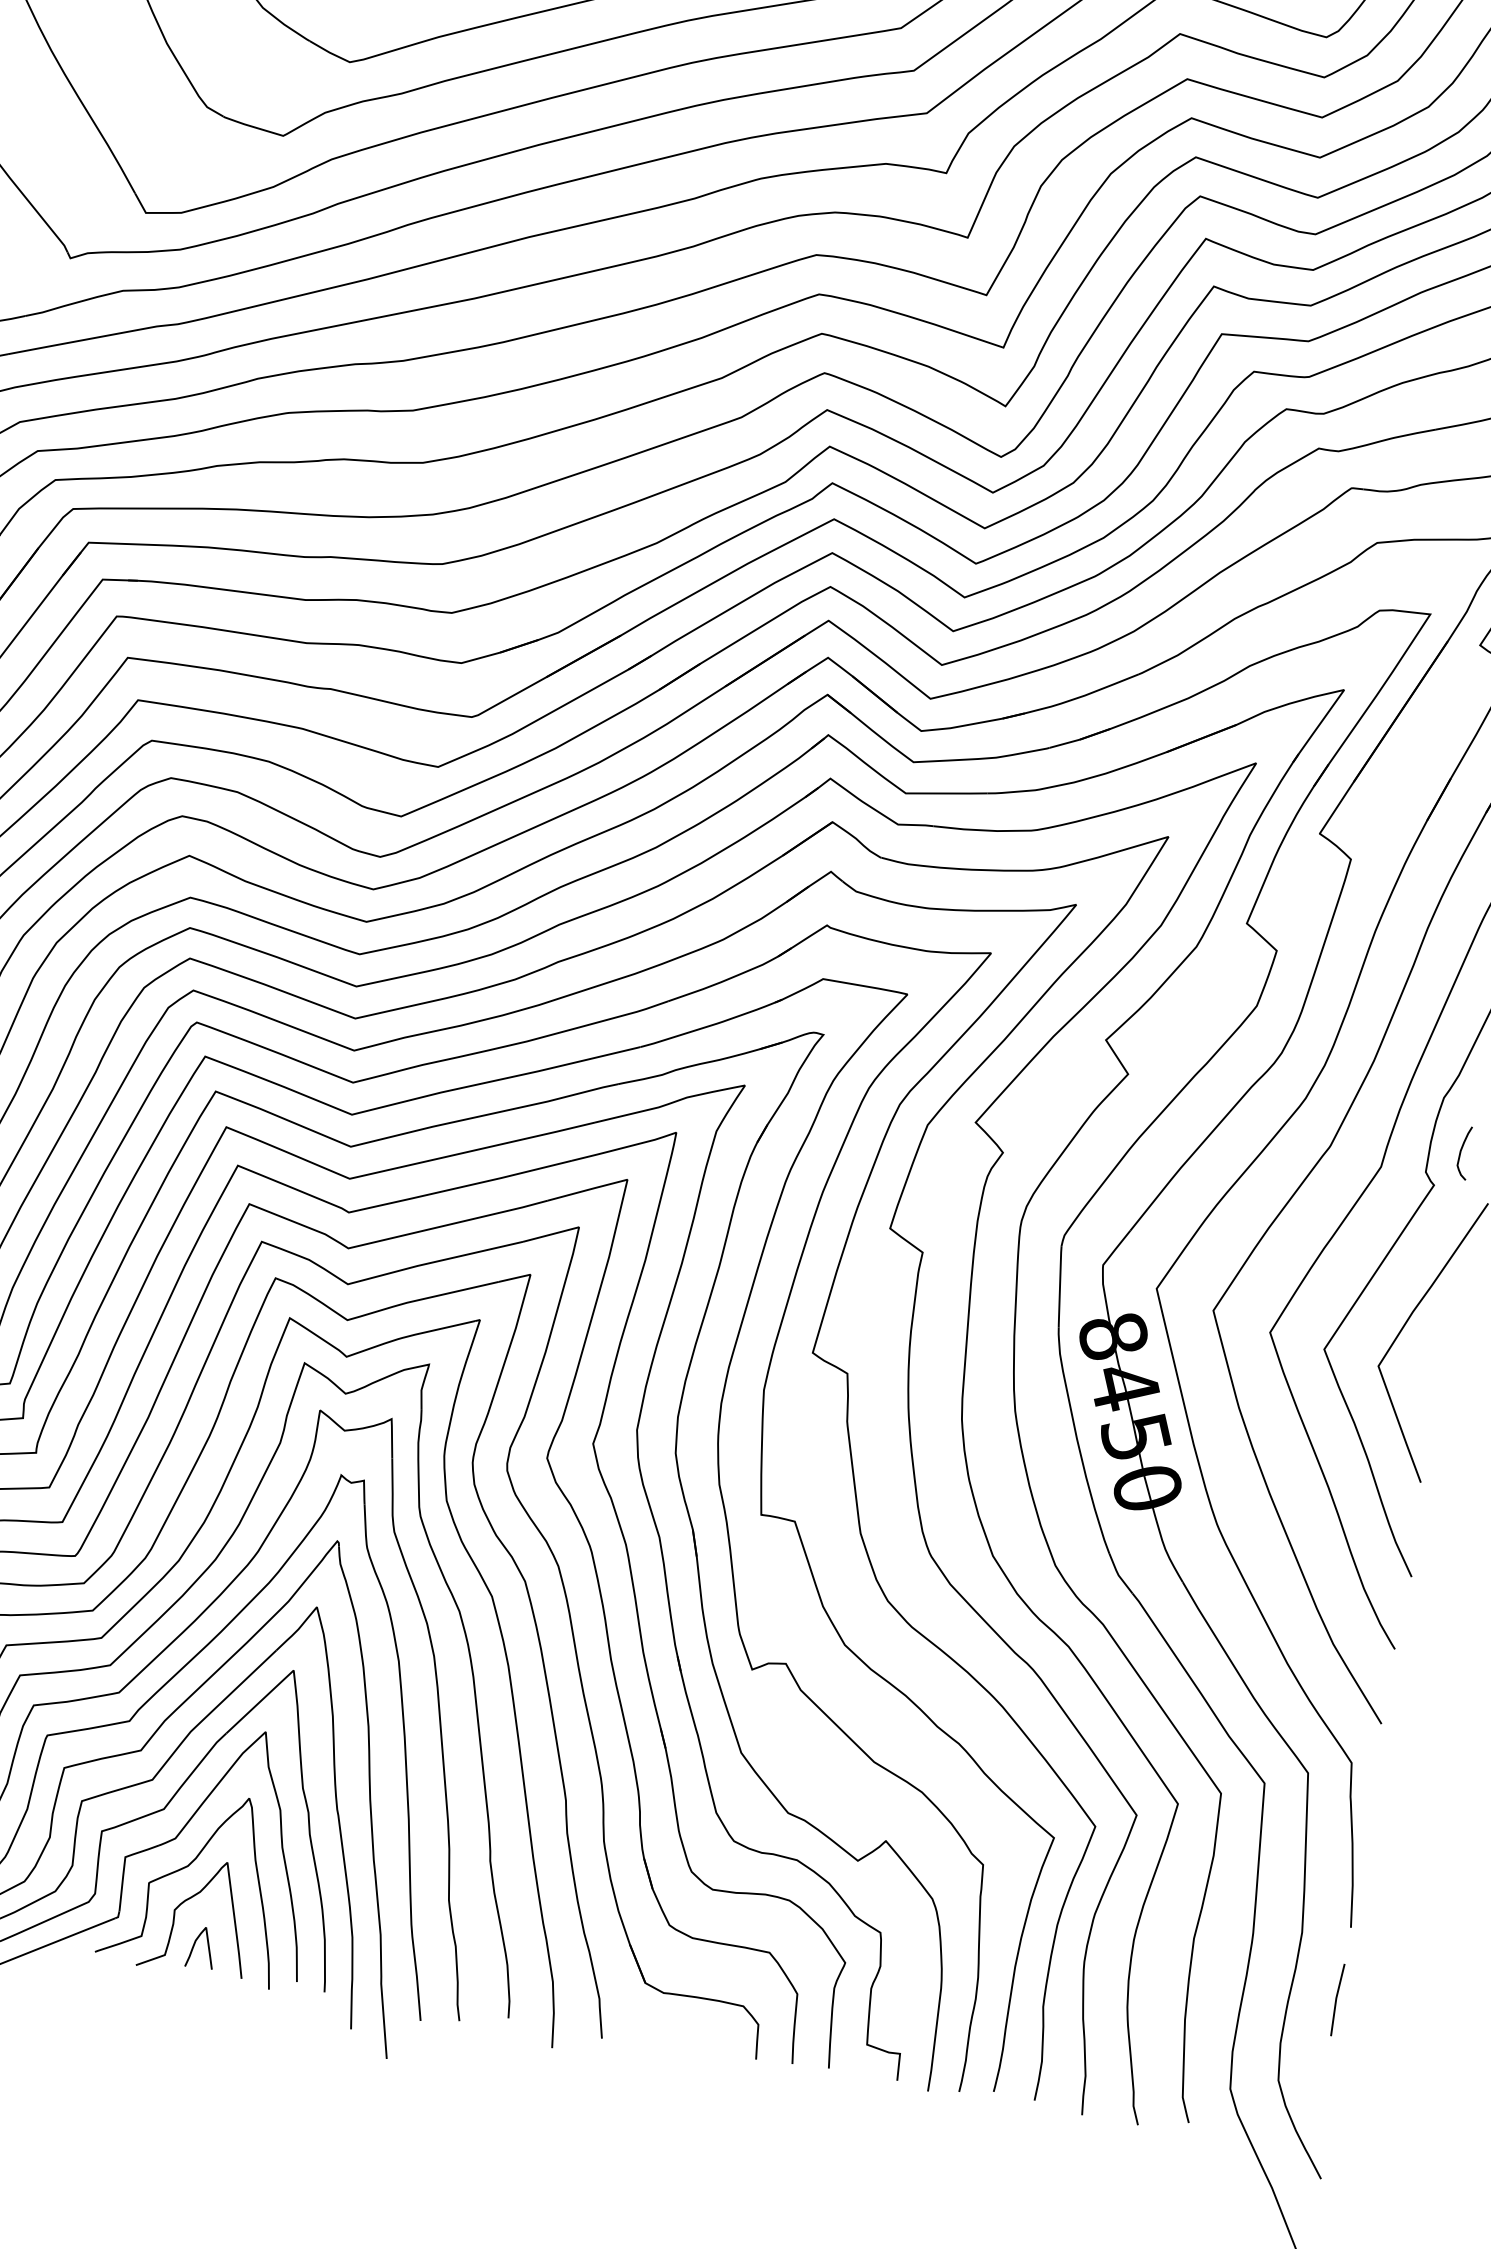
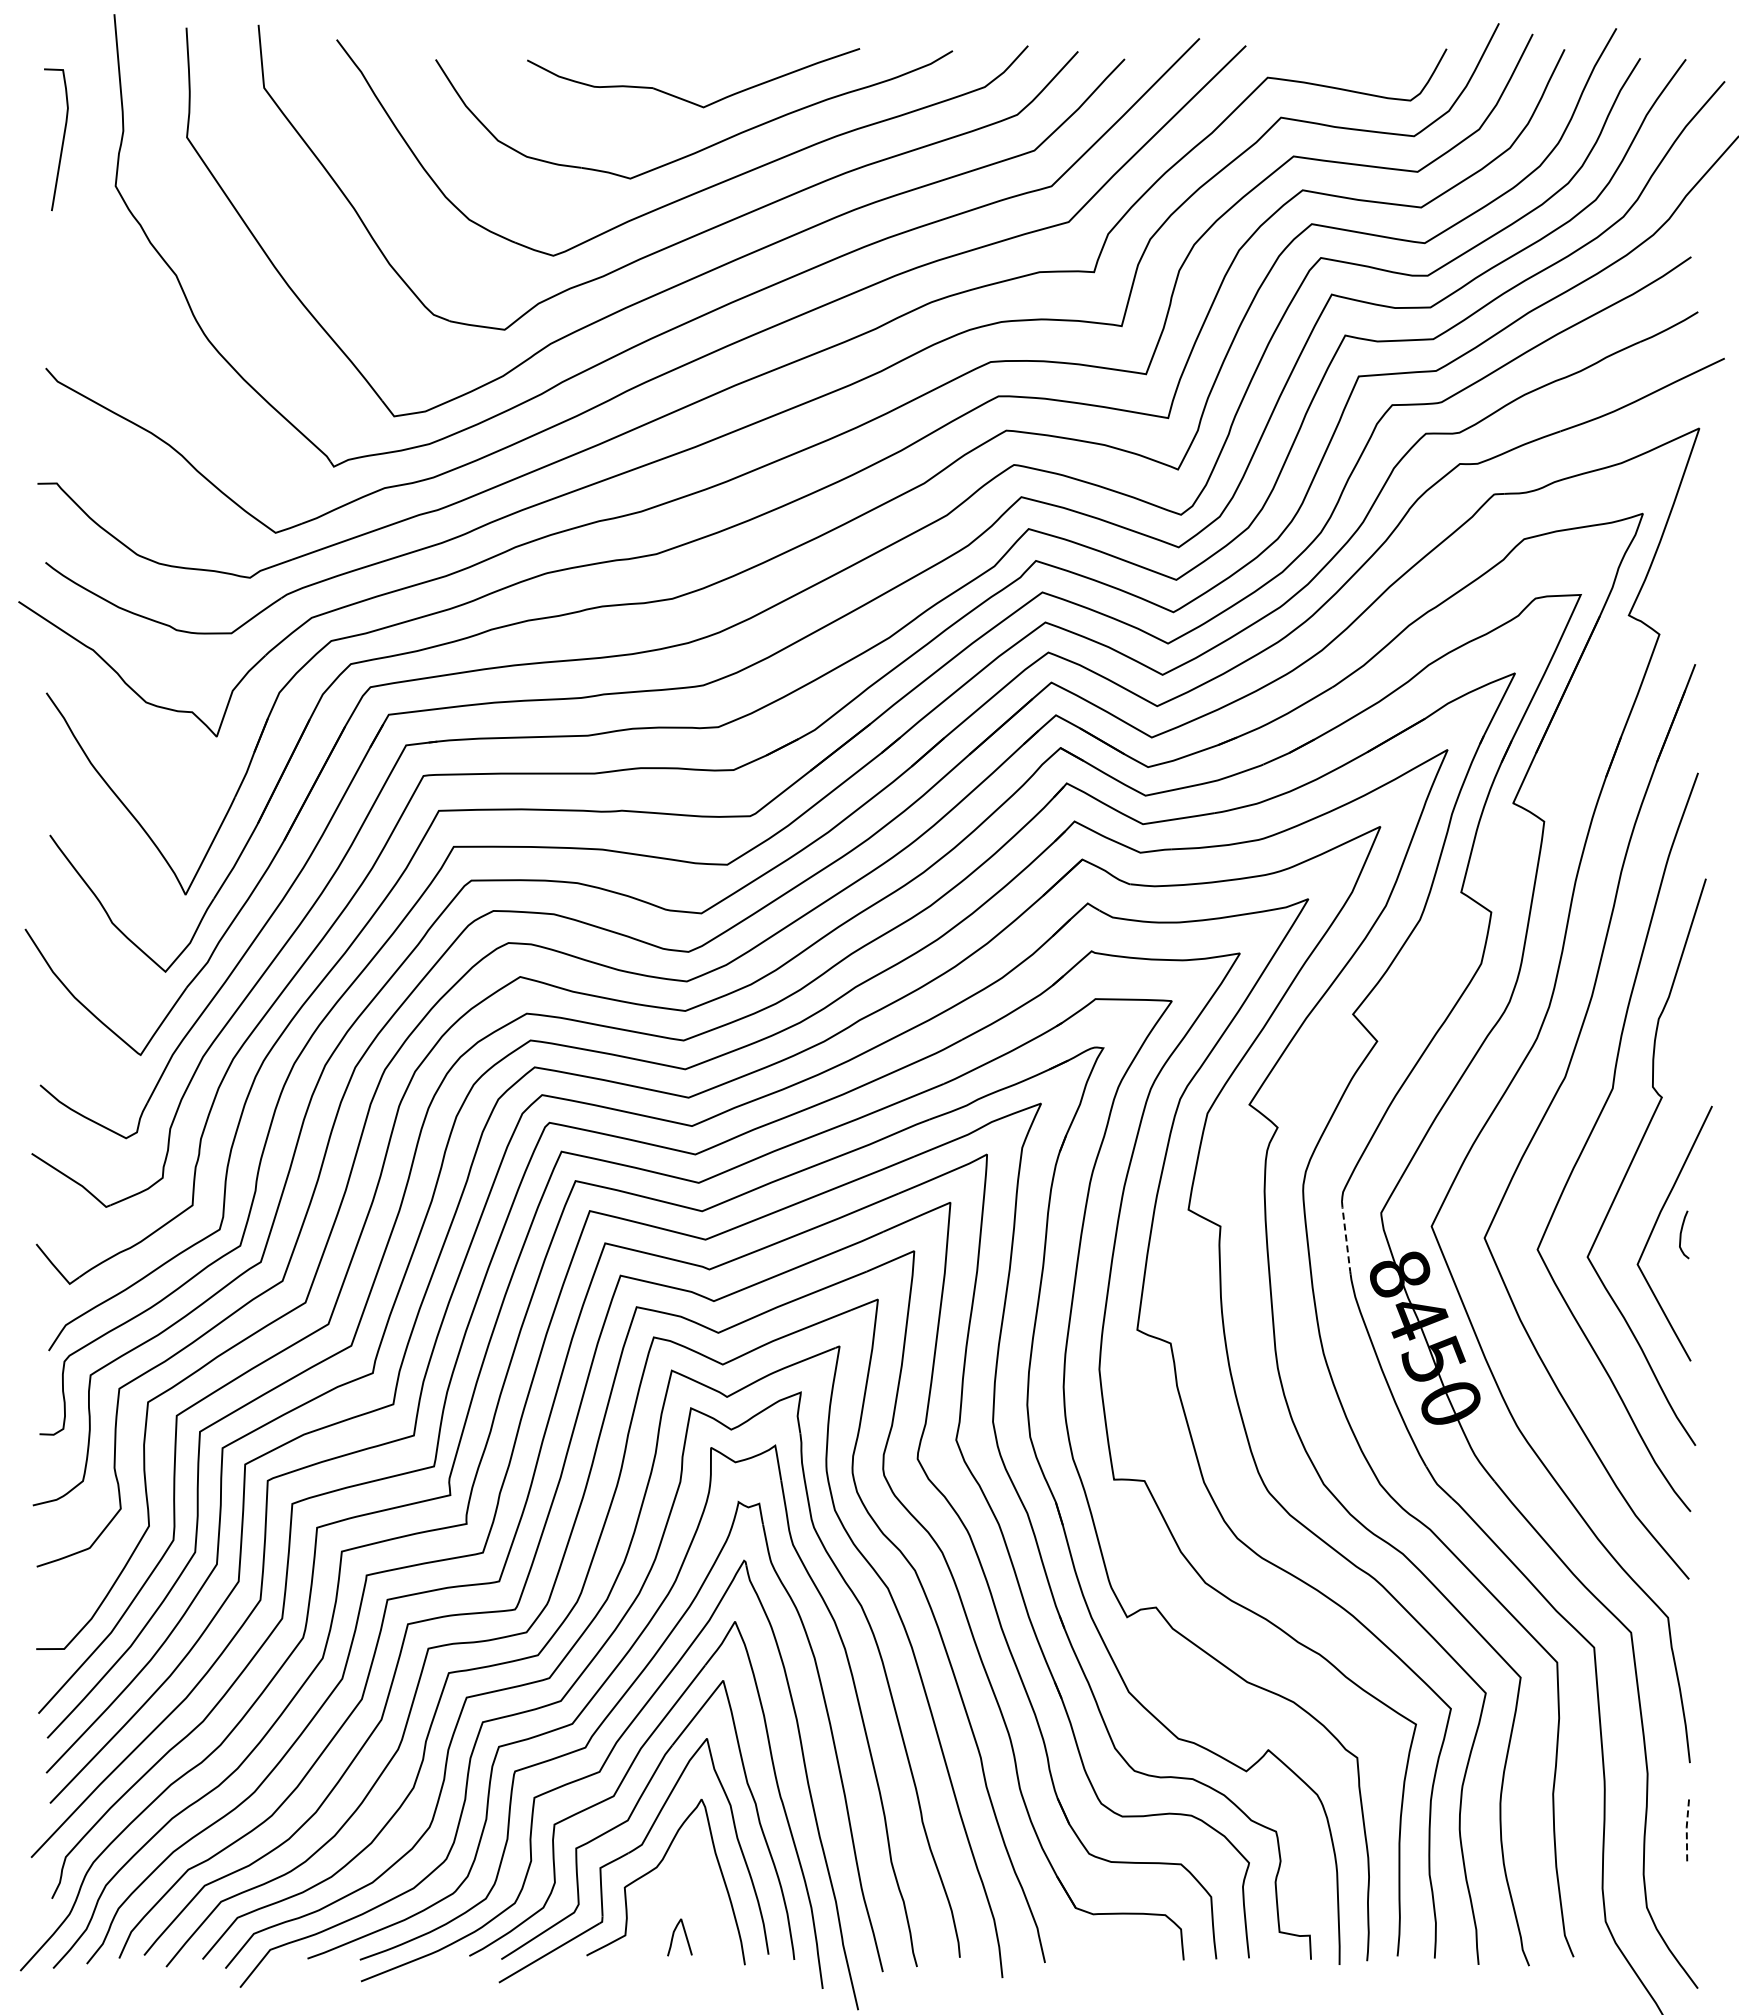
curve: (1461, 1152) -> (1681, 1234), moved
line: (1060, 1286) -> (1346, 1237), solid -> dashed
curve: (190, 1899) -> (663, 1896), removed
line: (1335, 1999) -> (1686, 1828), solid -> dashed

